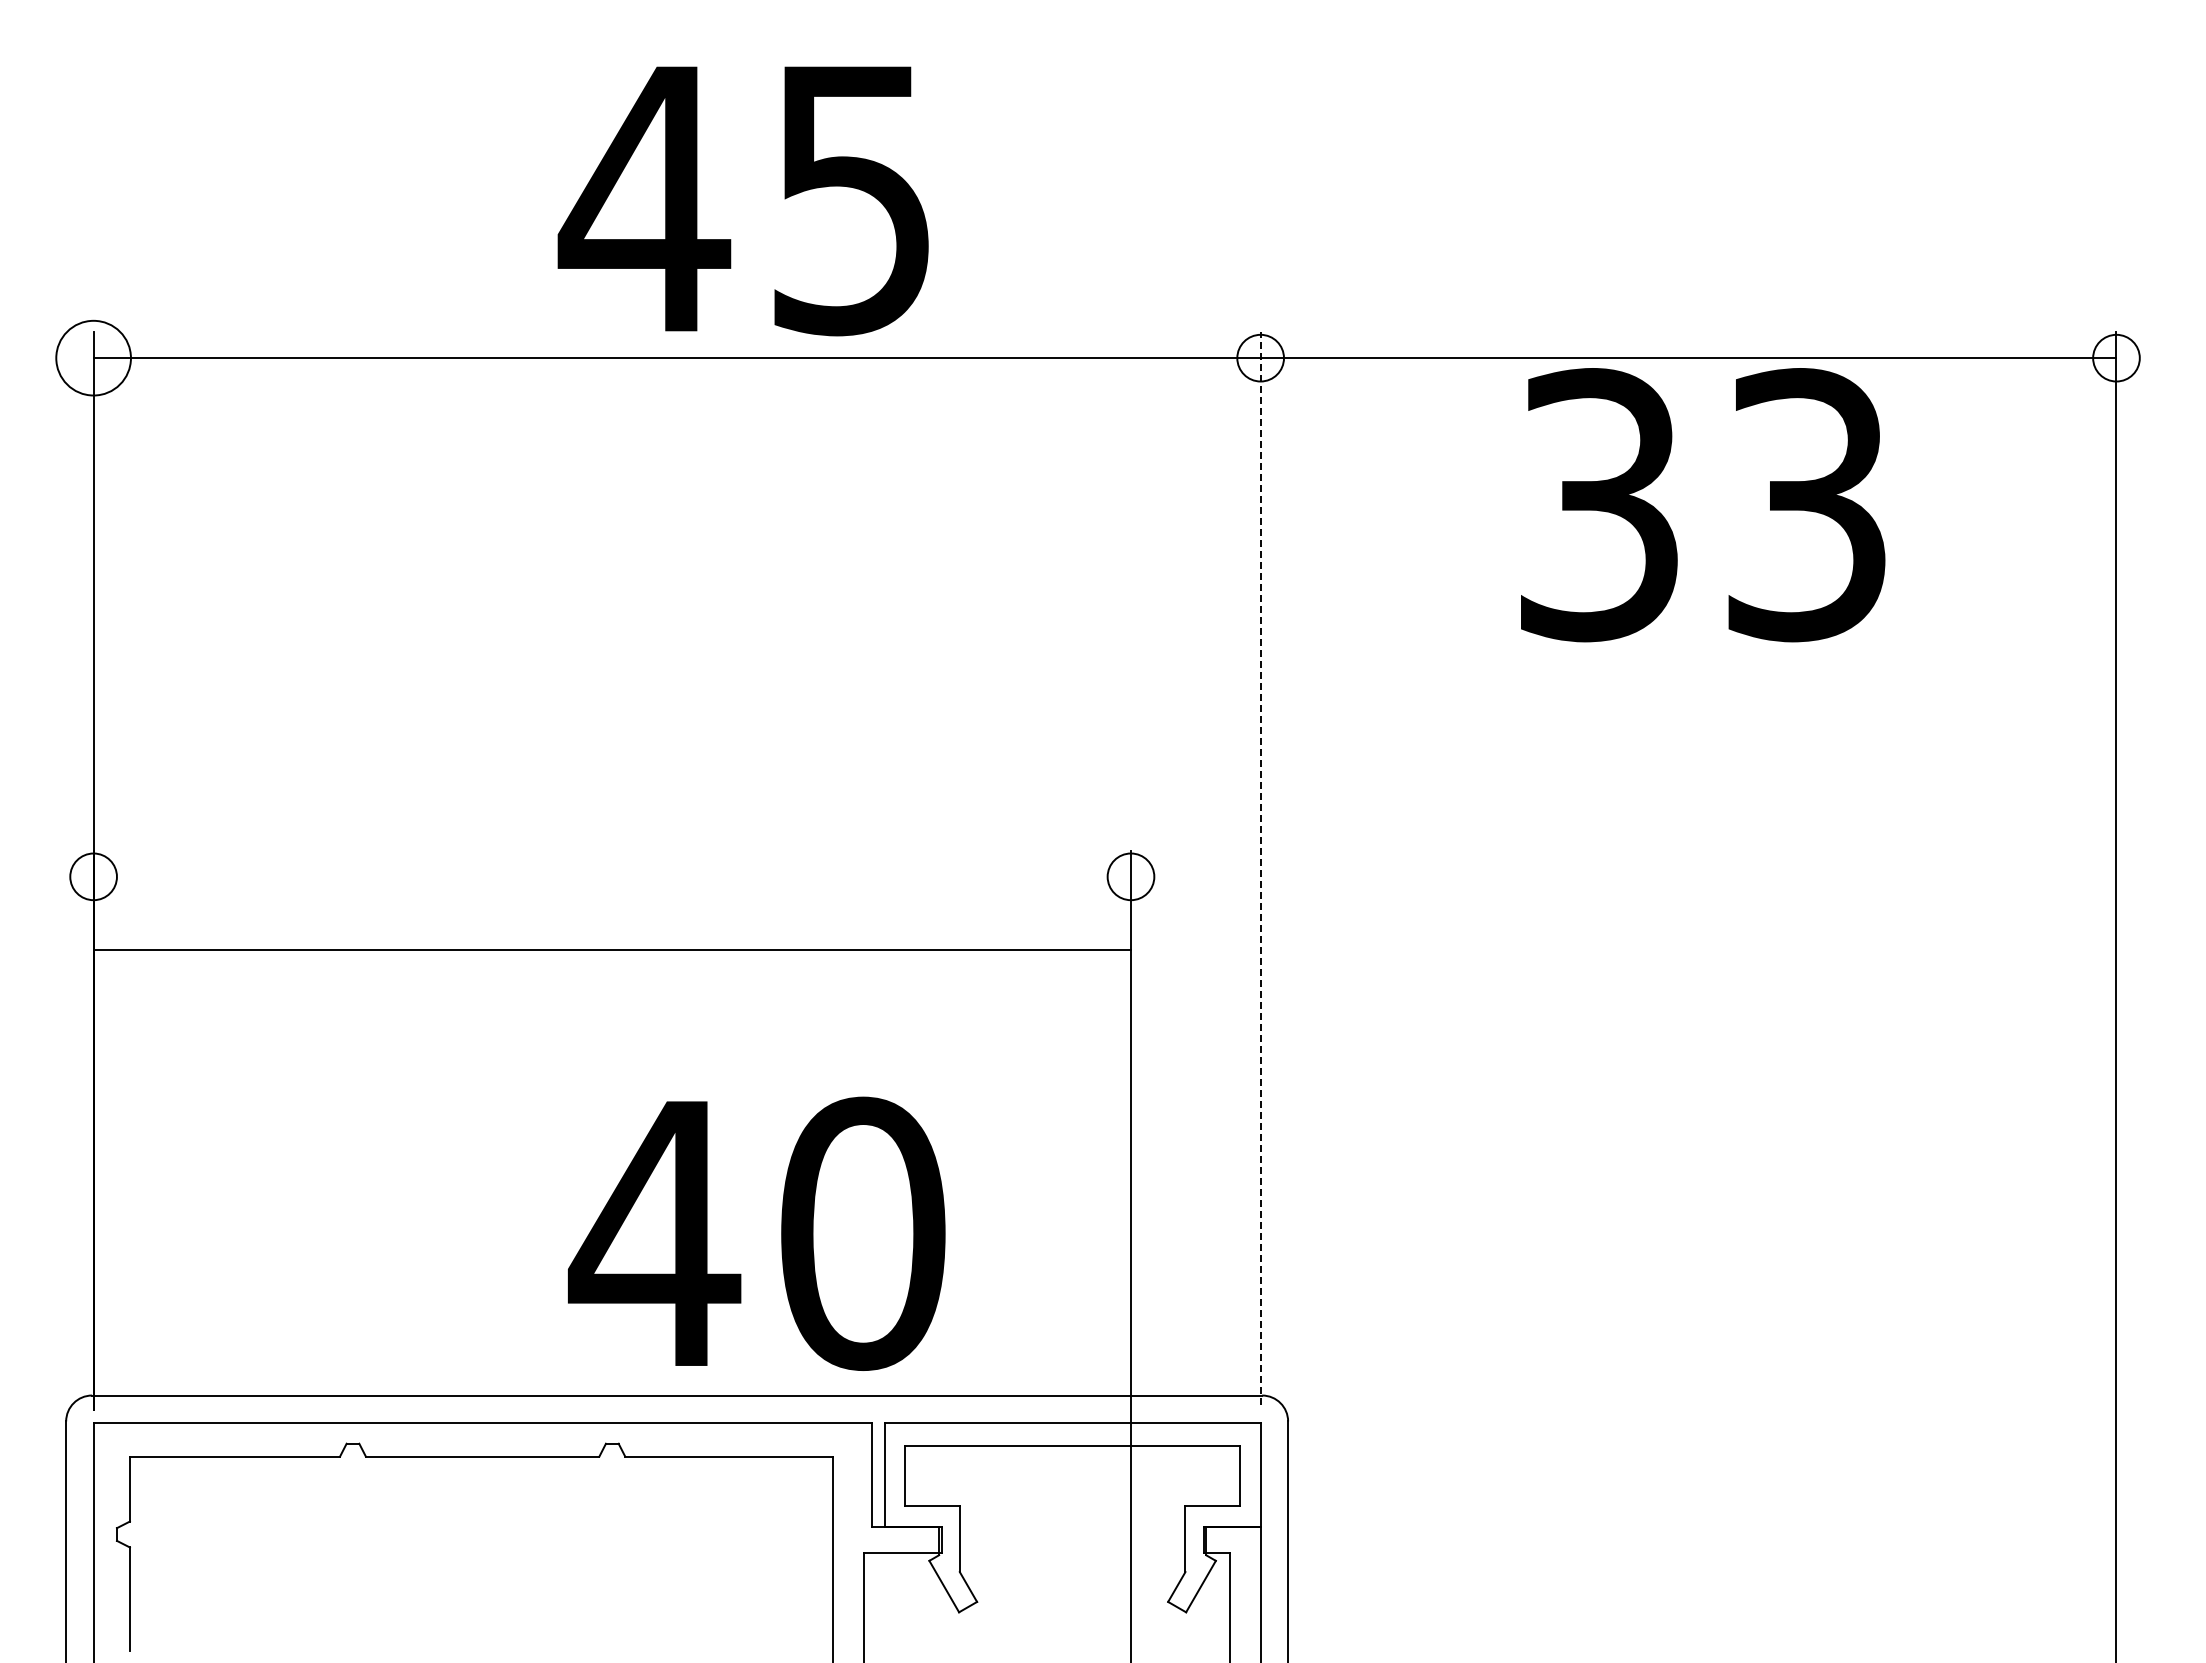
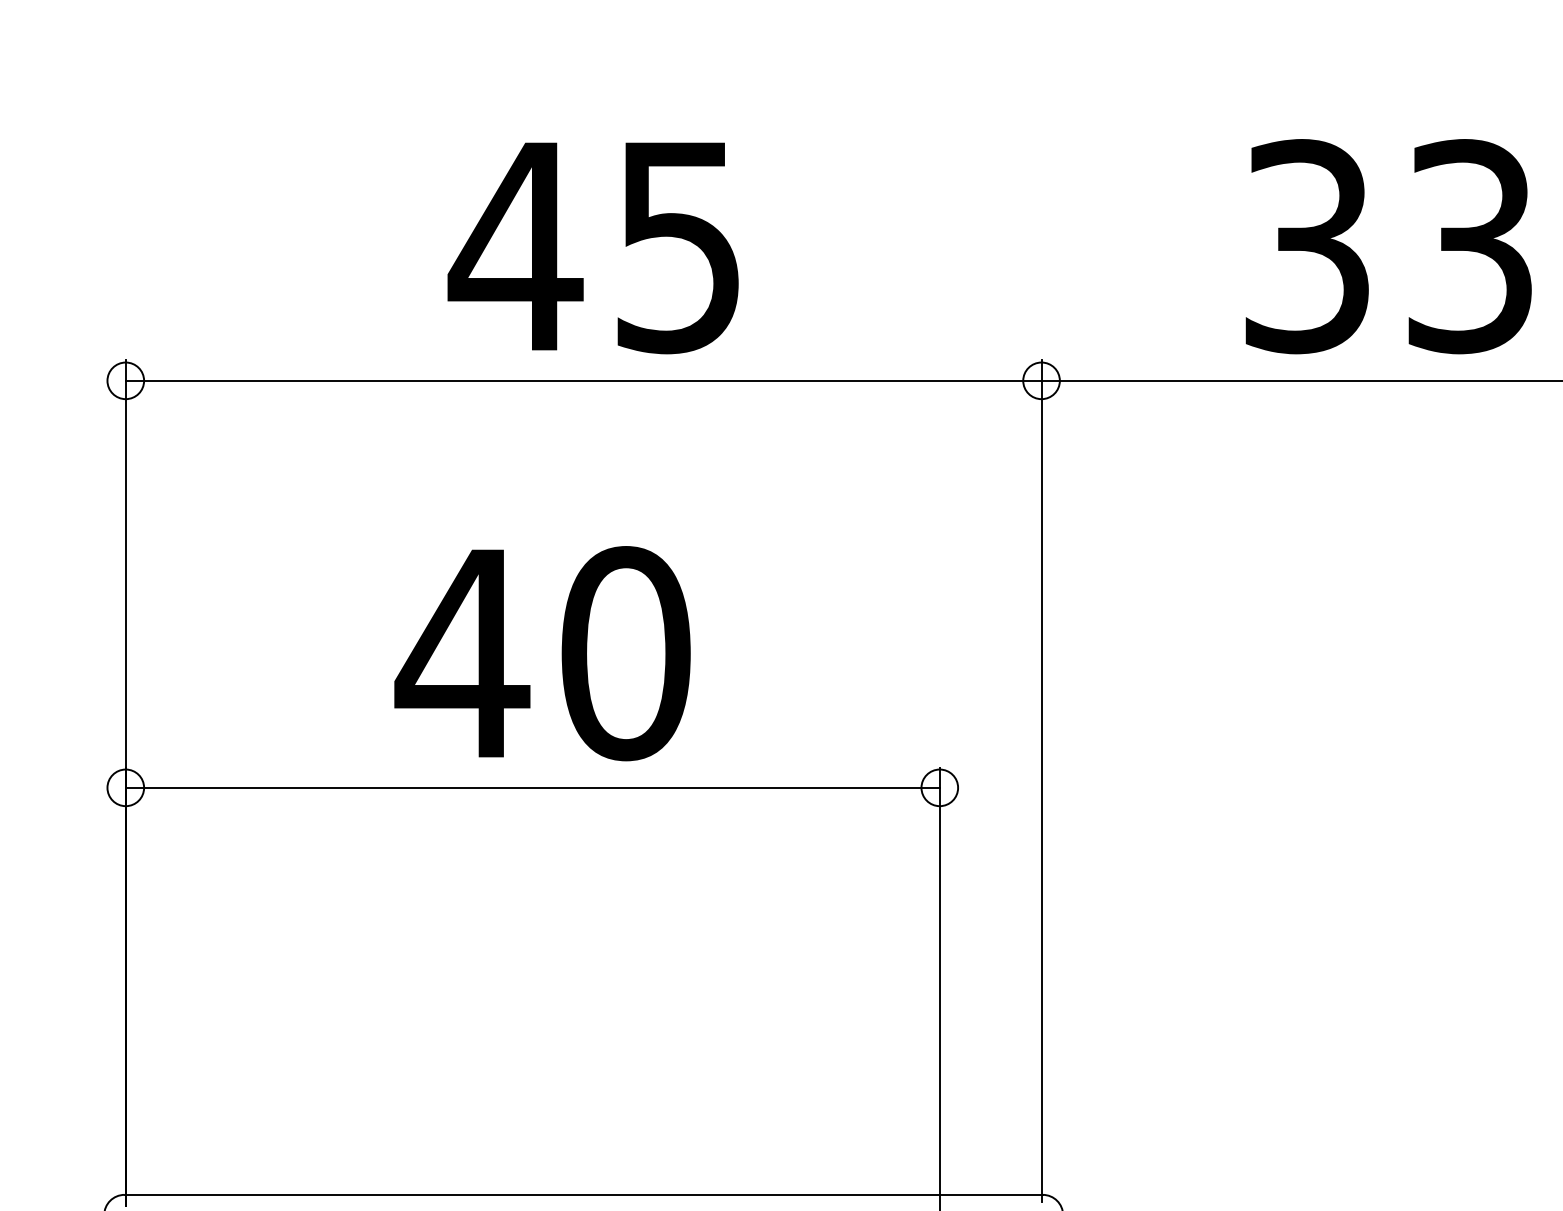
text: (742, 201) -> (592, 248), moved
circle: (93, 357) -> (125, 380), size x0.62
text: (1703, 505) -> (1389, 246), moved
line: (1260, 868) -> (1041, 781), dashed -> solid
line: (611, 949) -> (532, 787), moved
text: (756, 1233) -> (542, 653), moved

